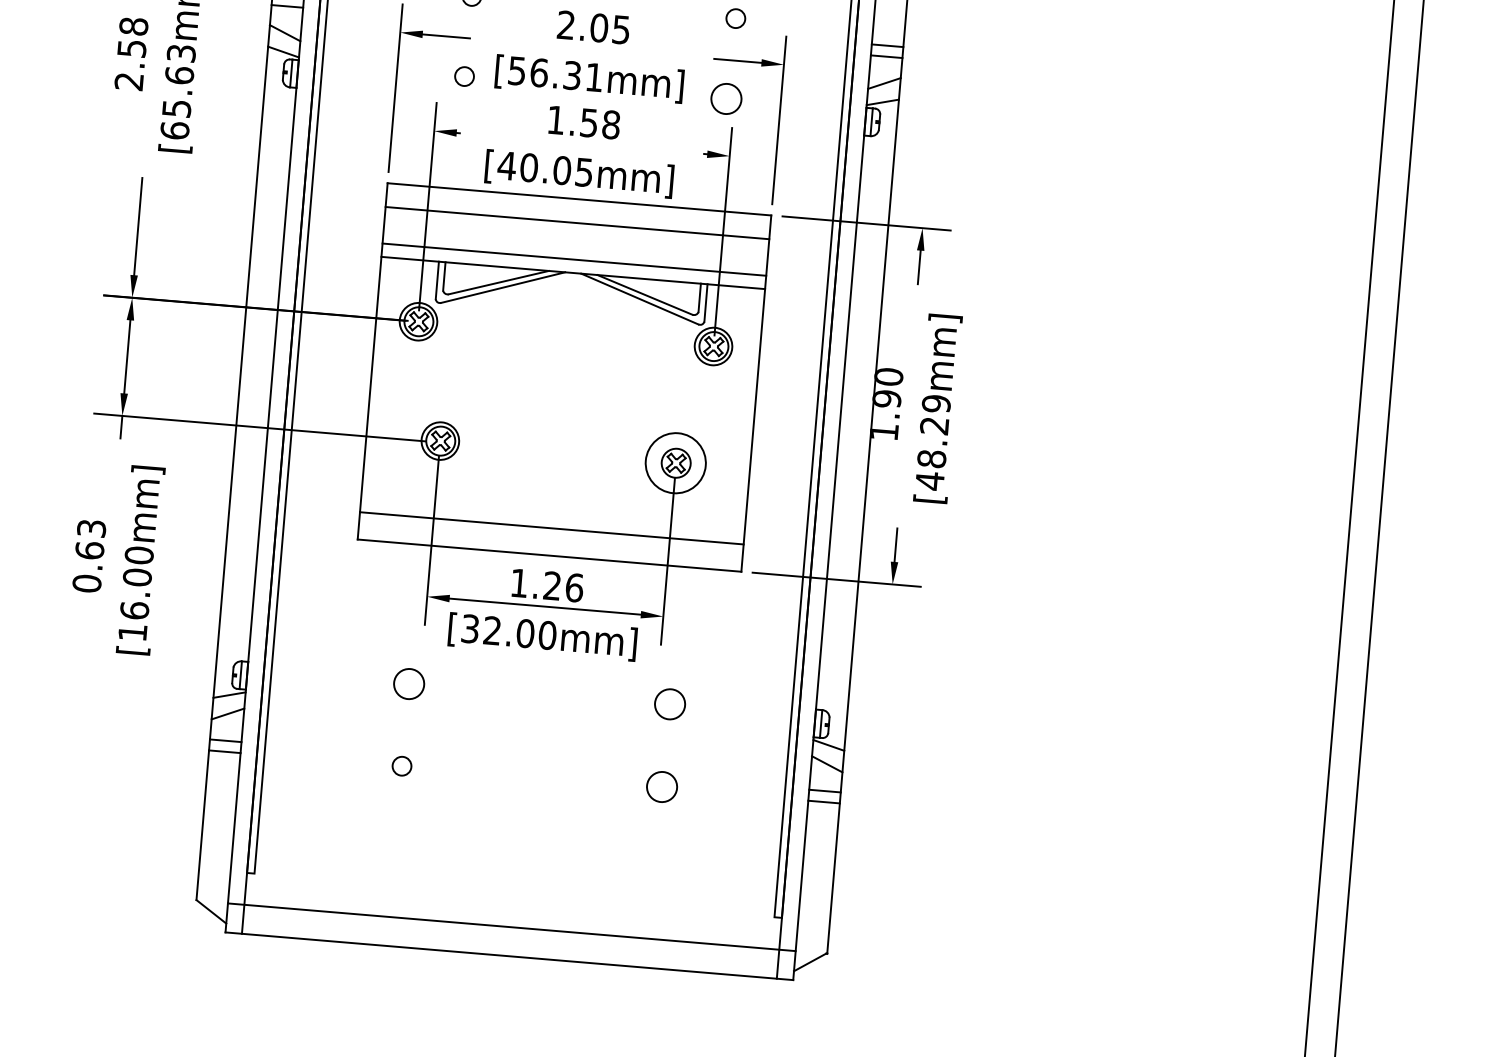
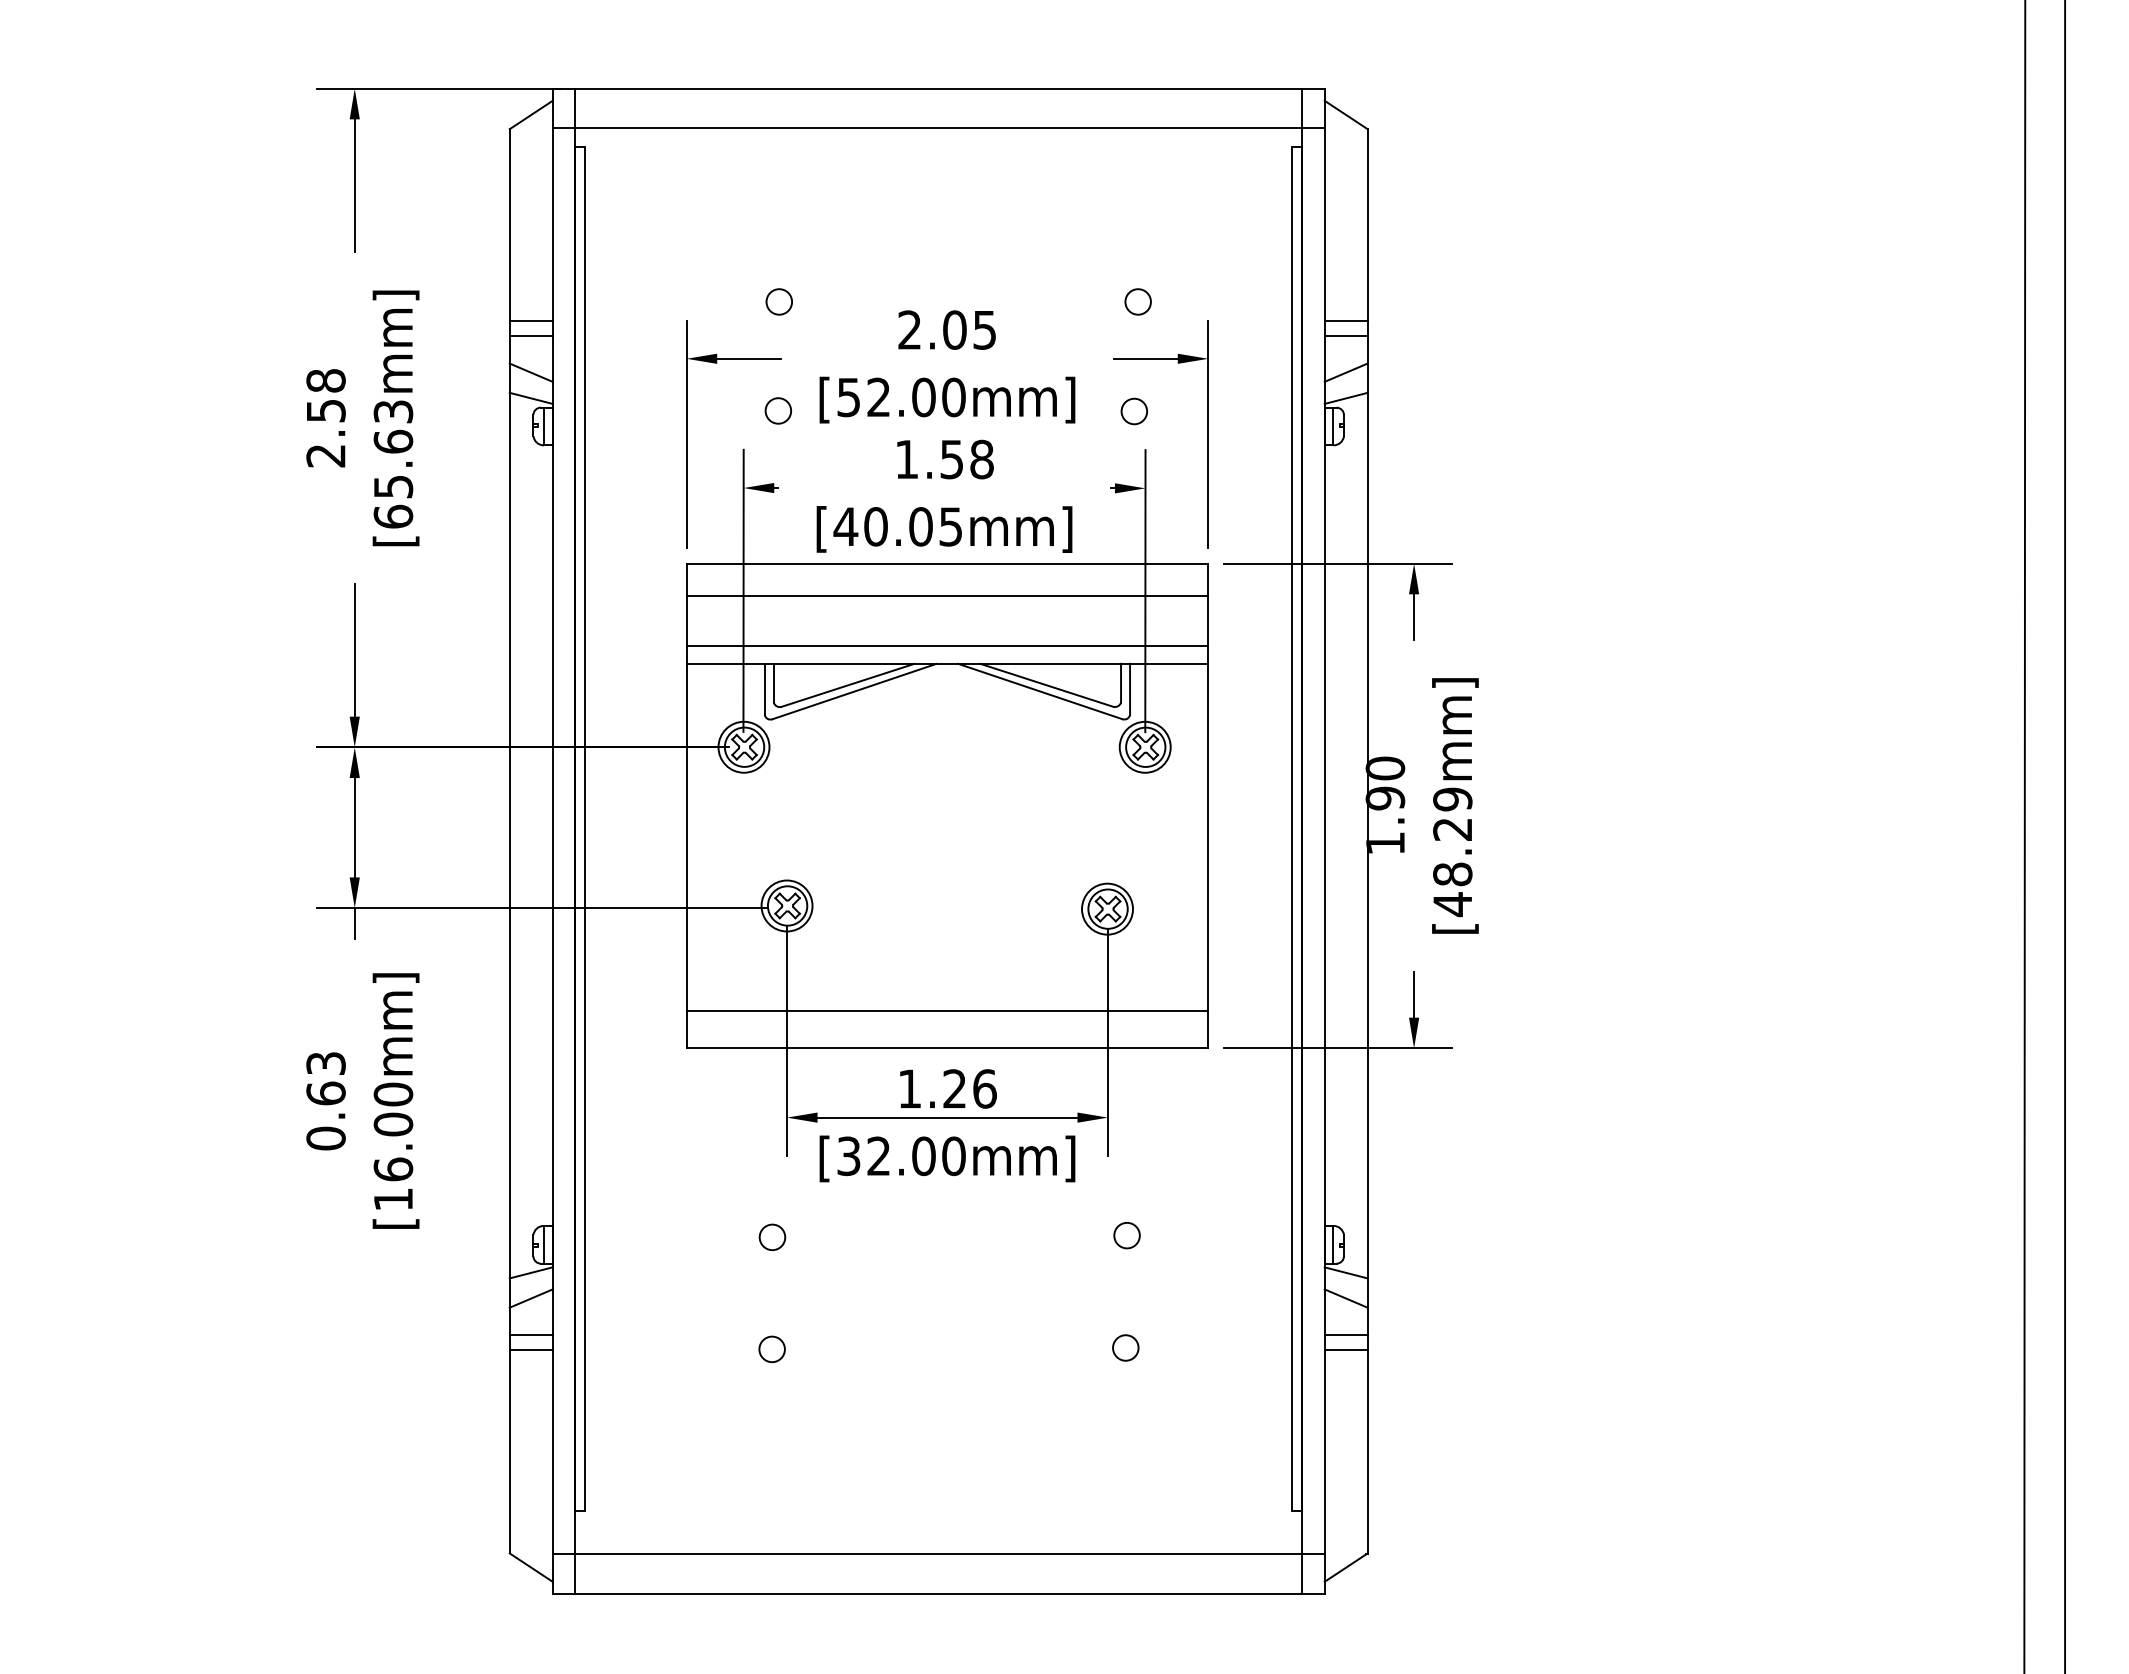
text: (566, 75) -> (916, 397), [56.31mm] -> [52.00mm]
circle: (725, 98) -> (1133, 411), size x0.62
circle: (675, 462) -> (1107, 908), size x0.62
circle: (409, 683) -> (772, 1236), size x0.62
circle: (669, 704) -> (1126, 1235), size x0.62
circle: (661, 786) -> (1125, 1347), size x0.62

